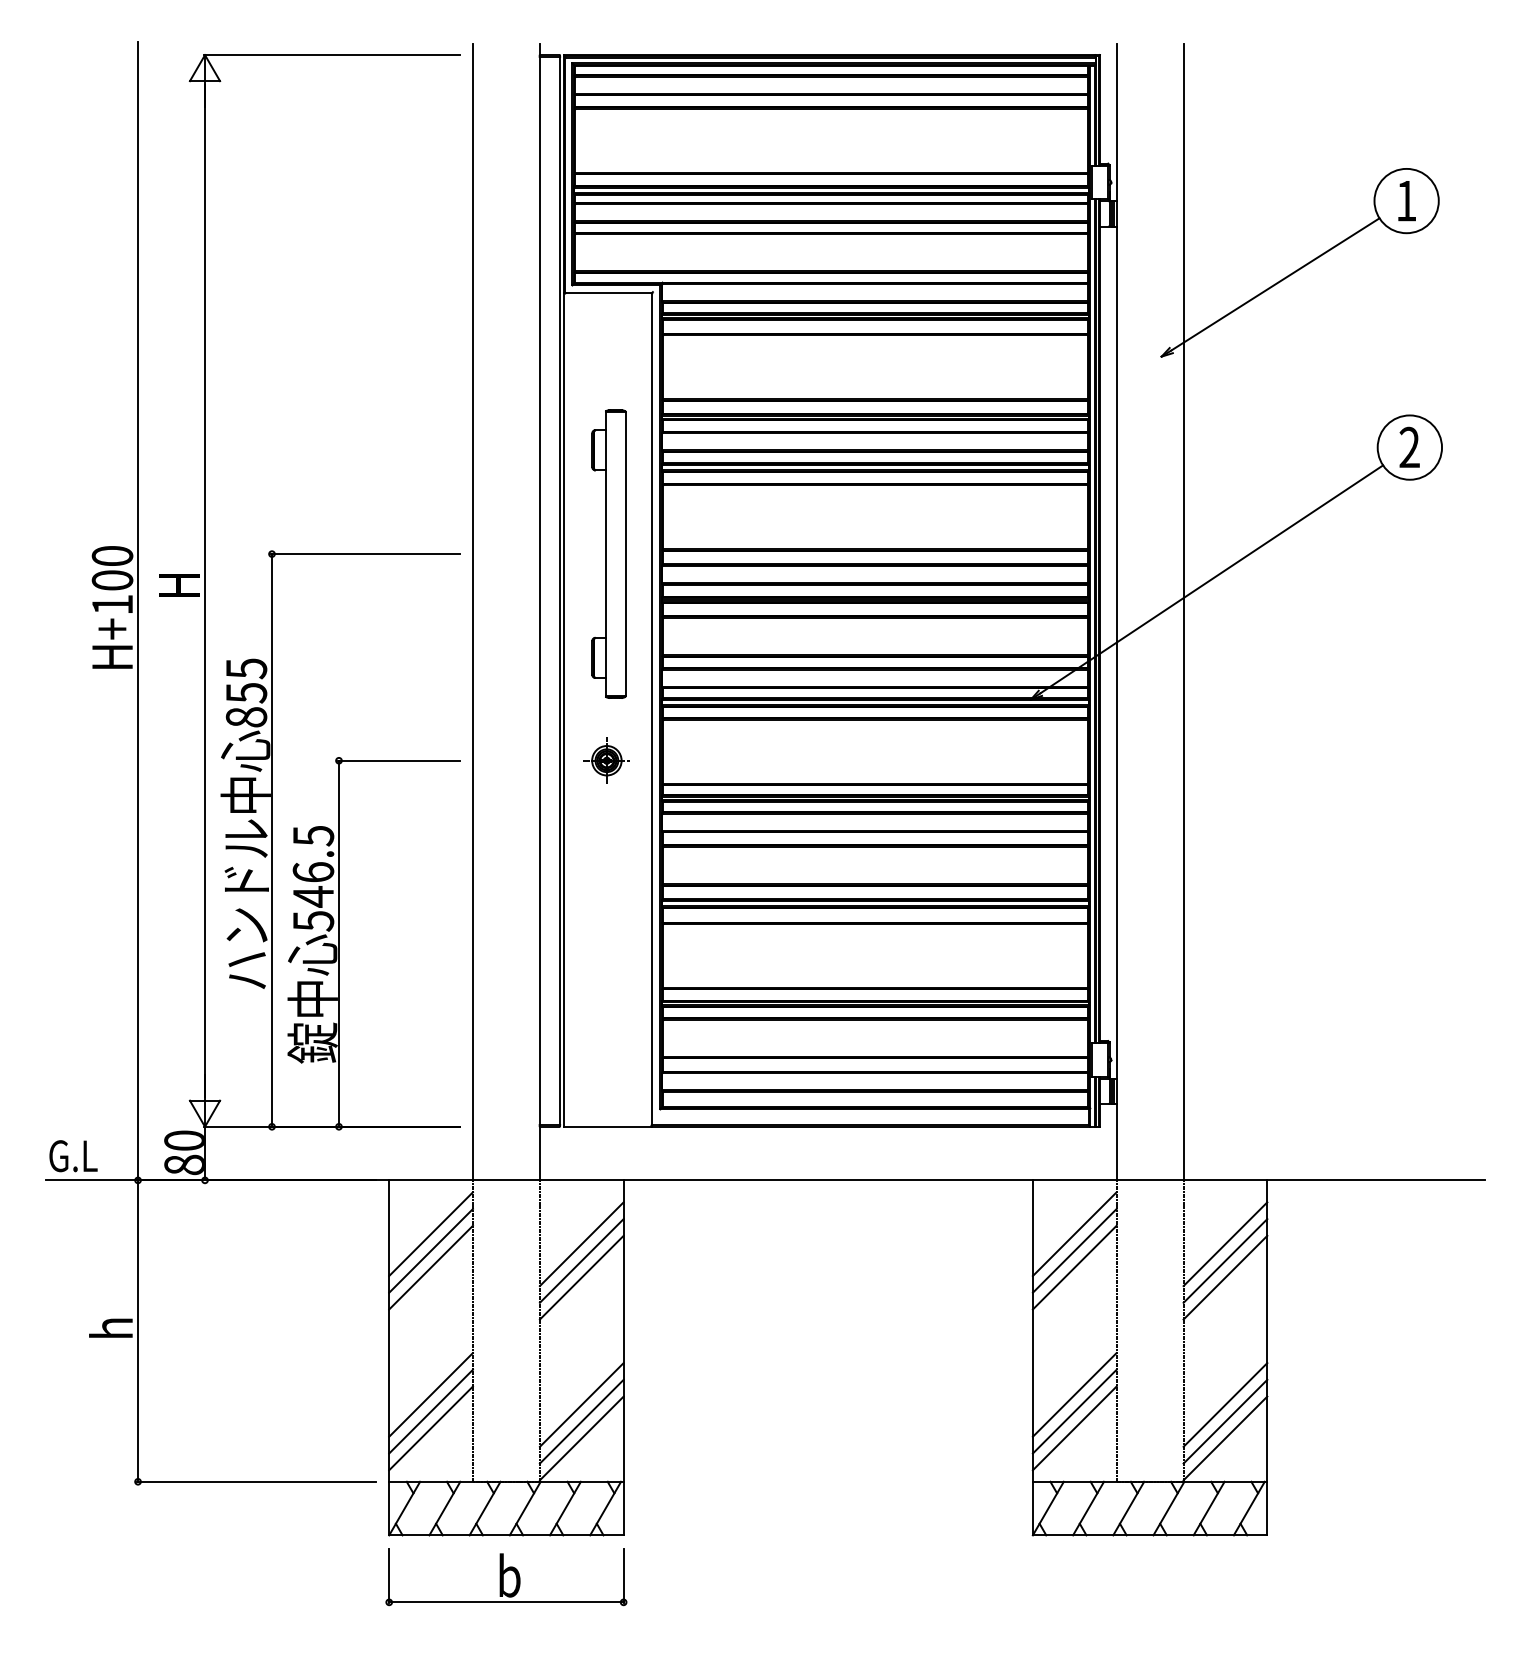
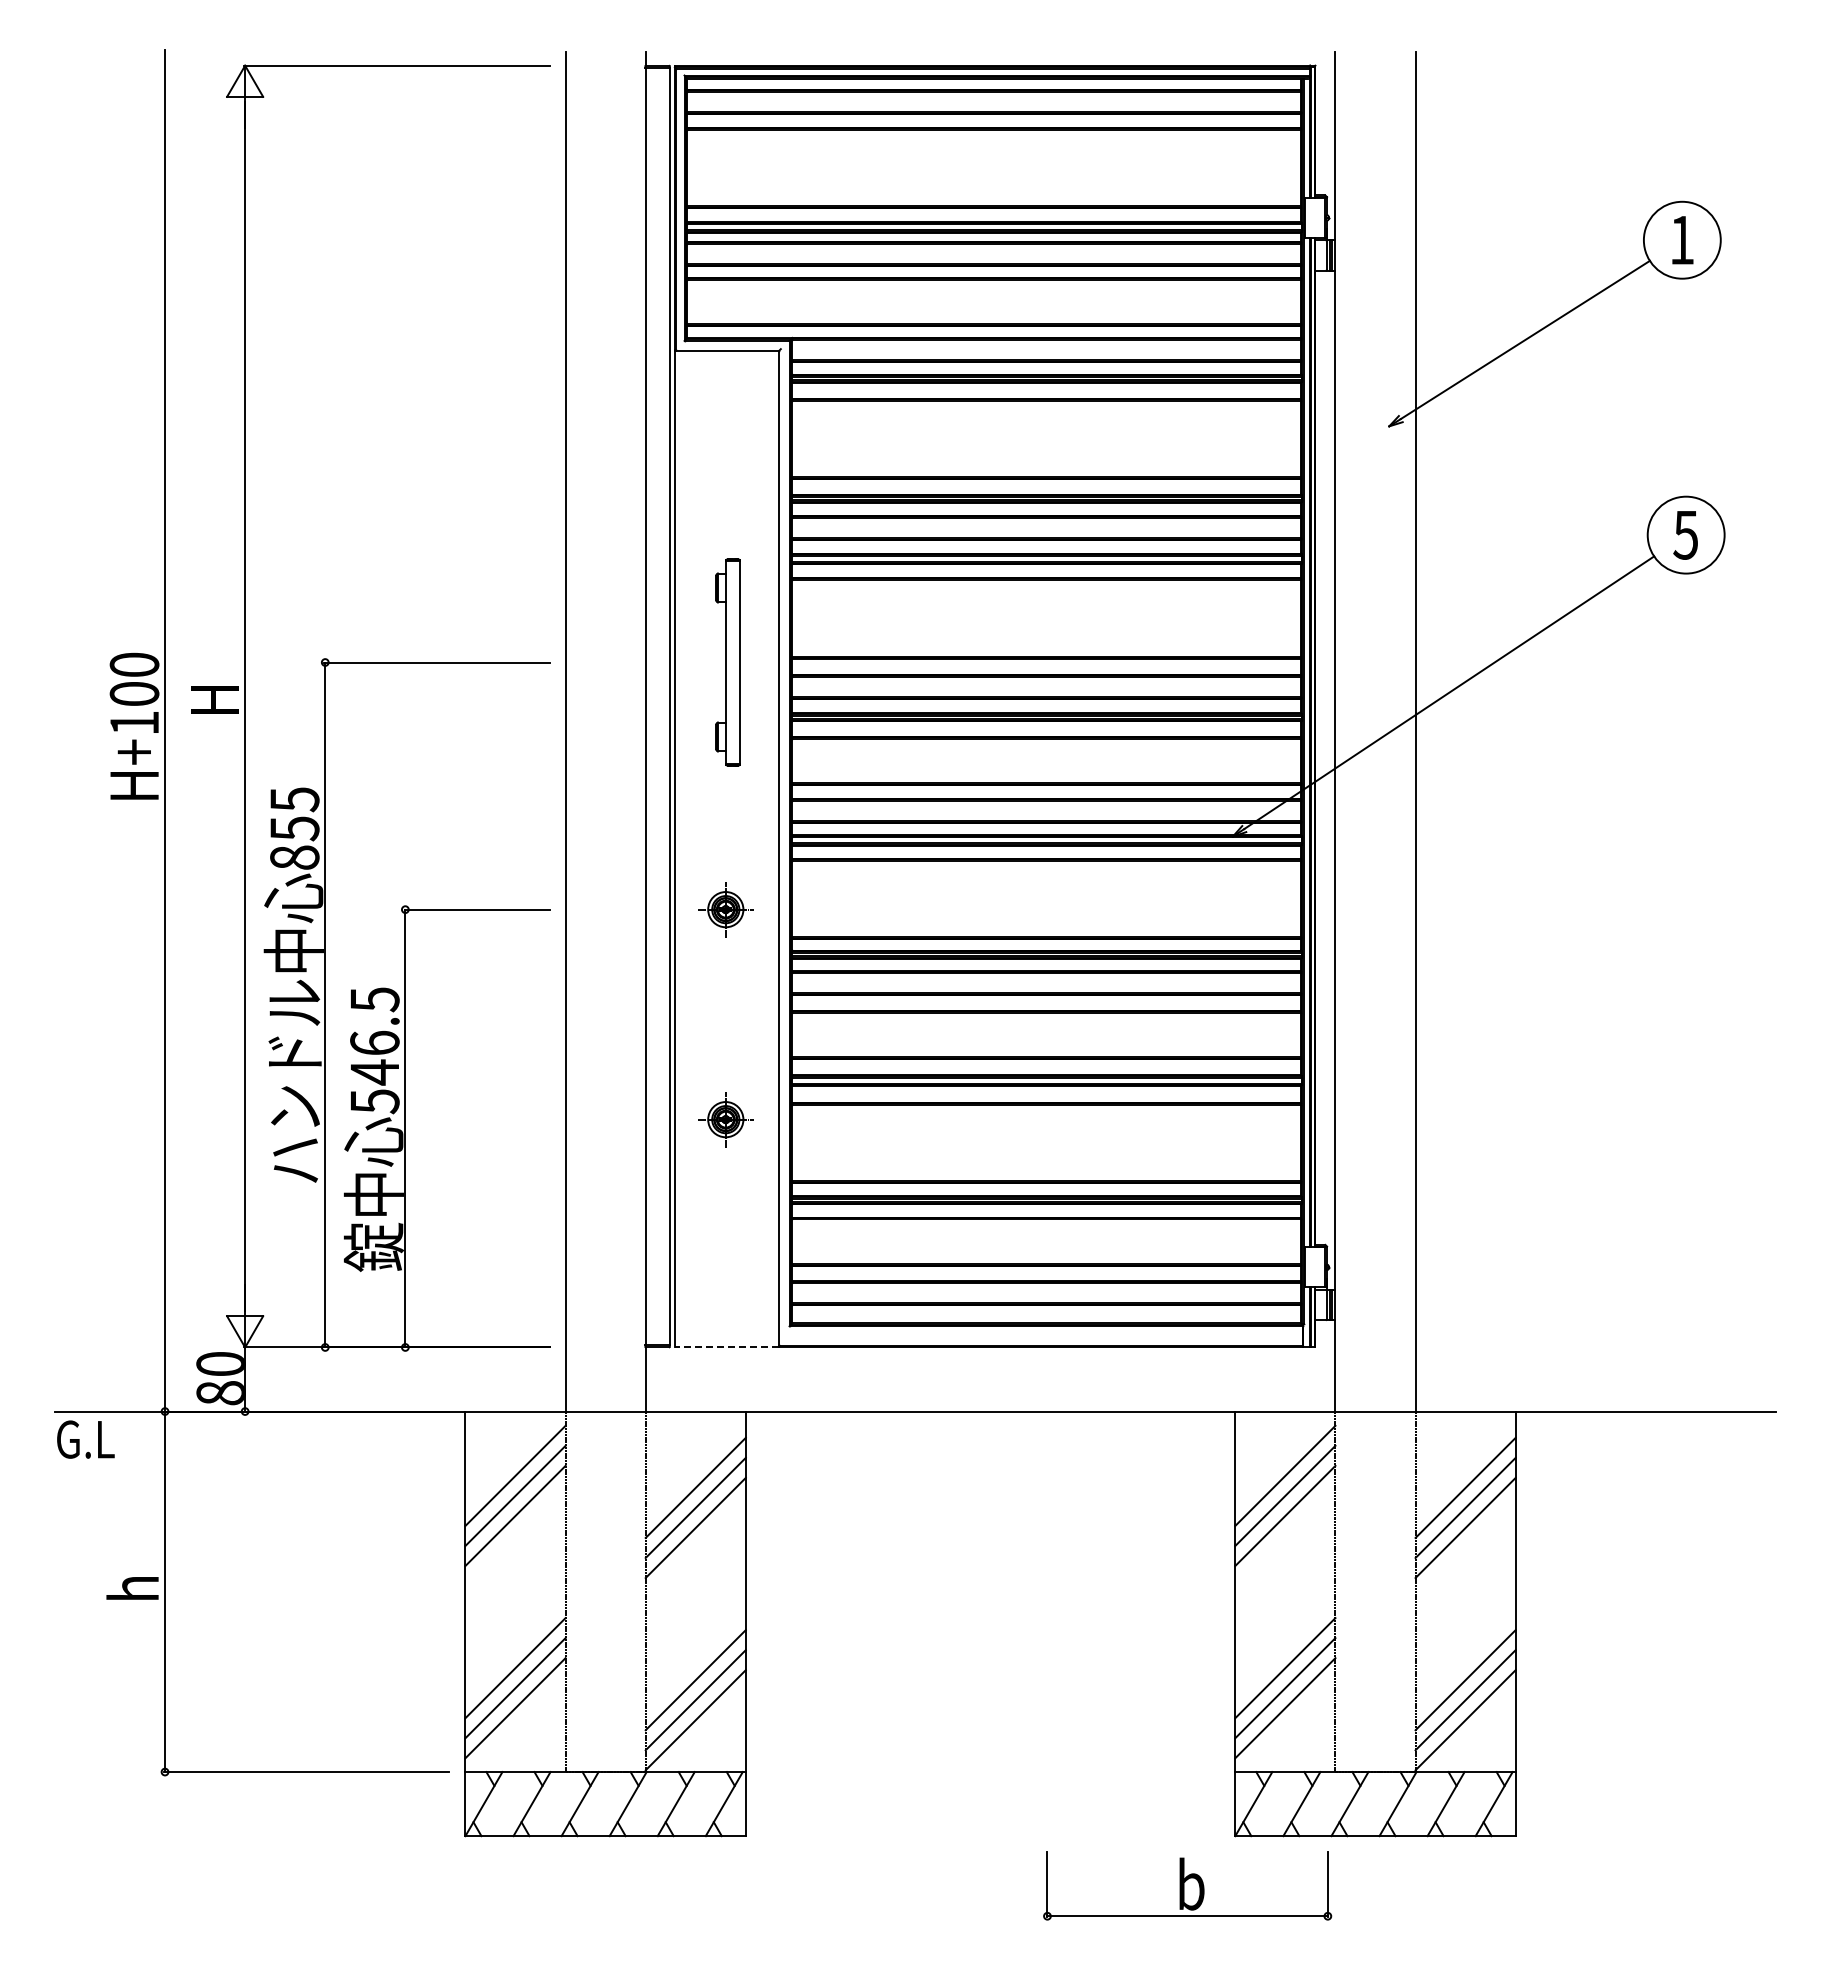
text: (1409, 447) -> (1685, 534), 2 -> 5
part: (608, 554) -> (727, 662), size x0.6
part: (606, 936) -> (725, 1119), added
line: (607, 1126) -> (726, 1347), solid -> dashed
text: (73, 1156) -> (85, 1439), moved
part: (506, 1576) -> (1187, 1885), moved

